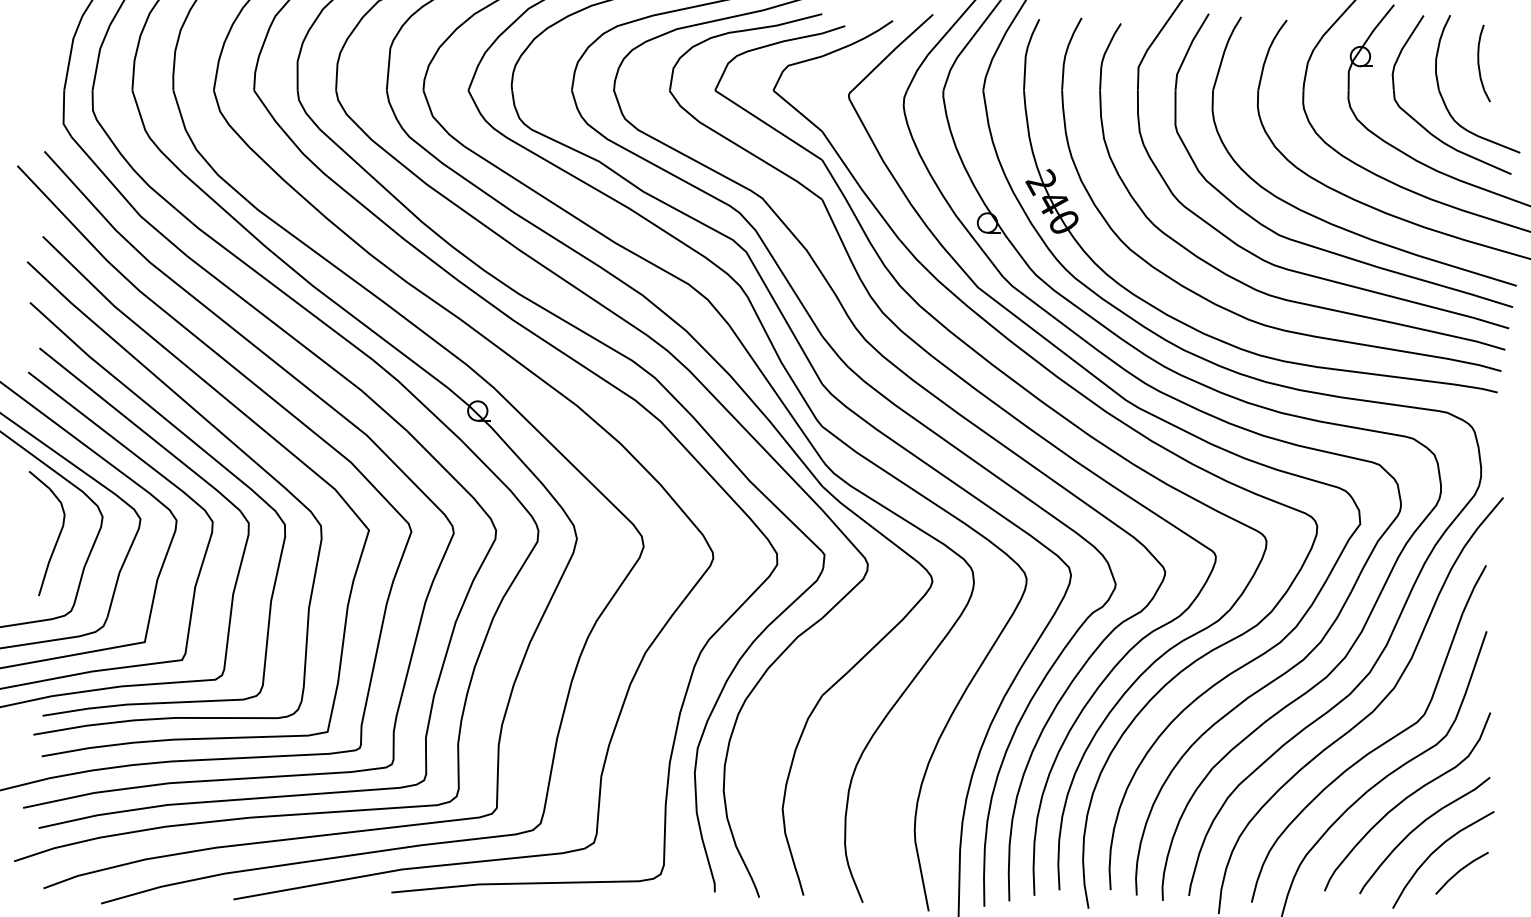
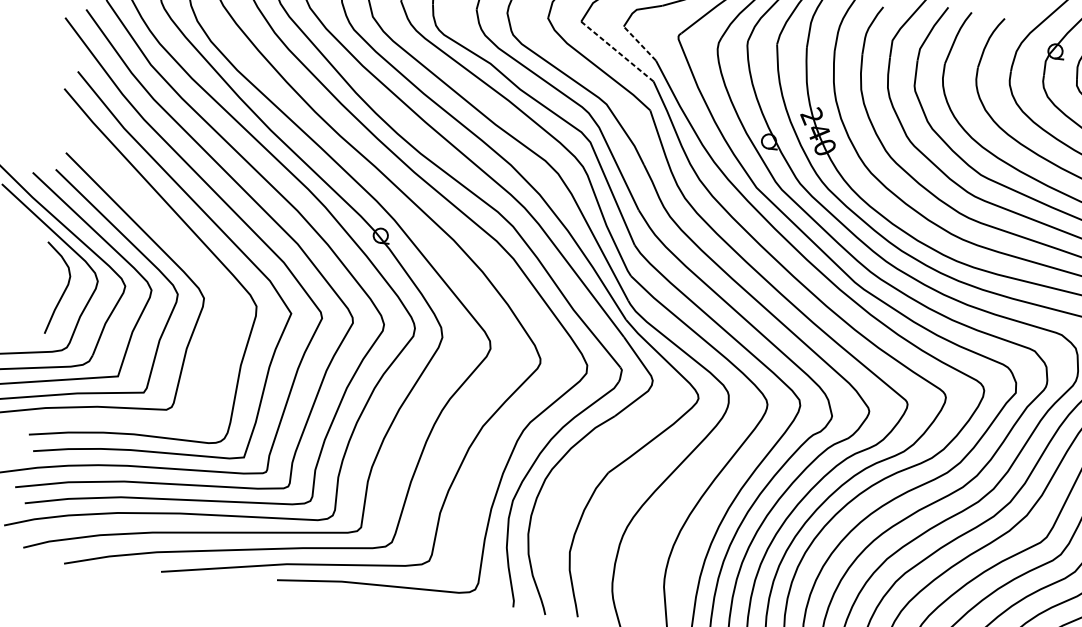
line: (797, 111) -> (639, 43), solid -> dashed
line: (768, 125) -> (617, 51), solid -> dashed
curve: (205, 453) -> (178, 243), removed

